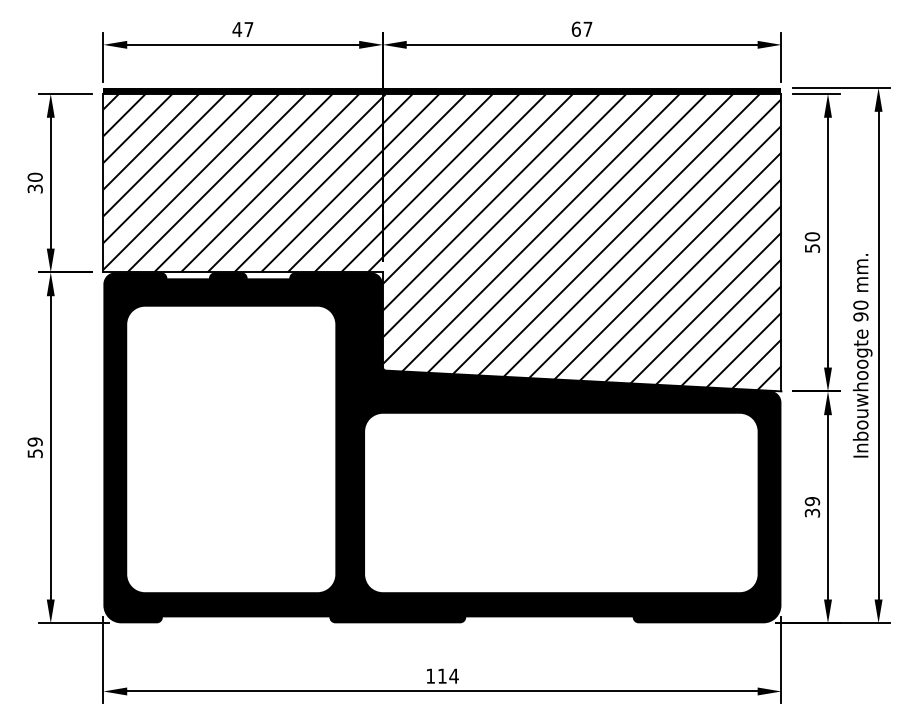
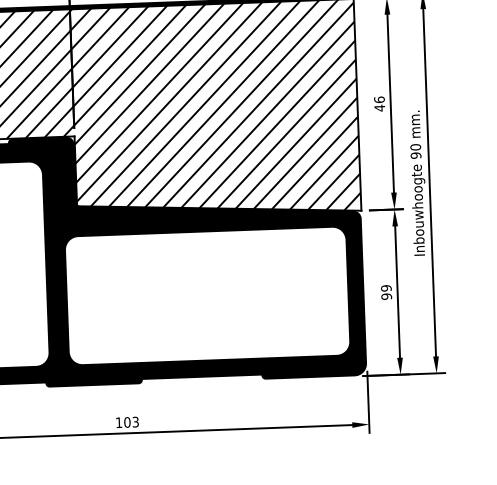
text: (812, 242) -> (379, 103), 50 -> 46
text: (812, 512) -> (386, 296), 39 -> 99
text: (447, 675) -> (131, 421), 114 -> 103

